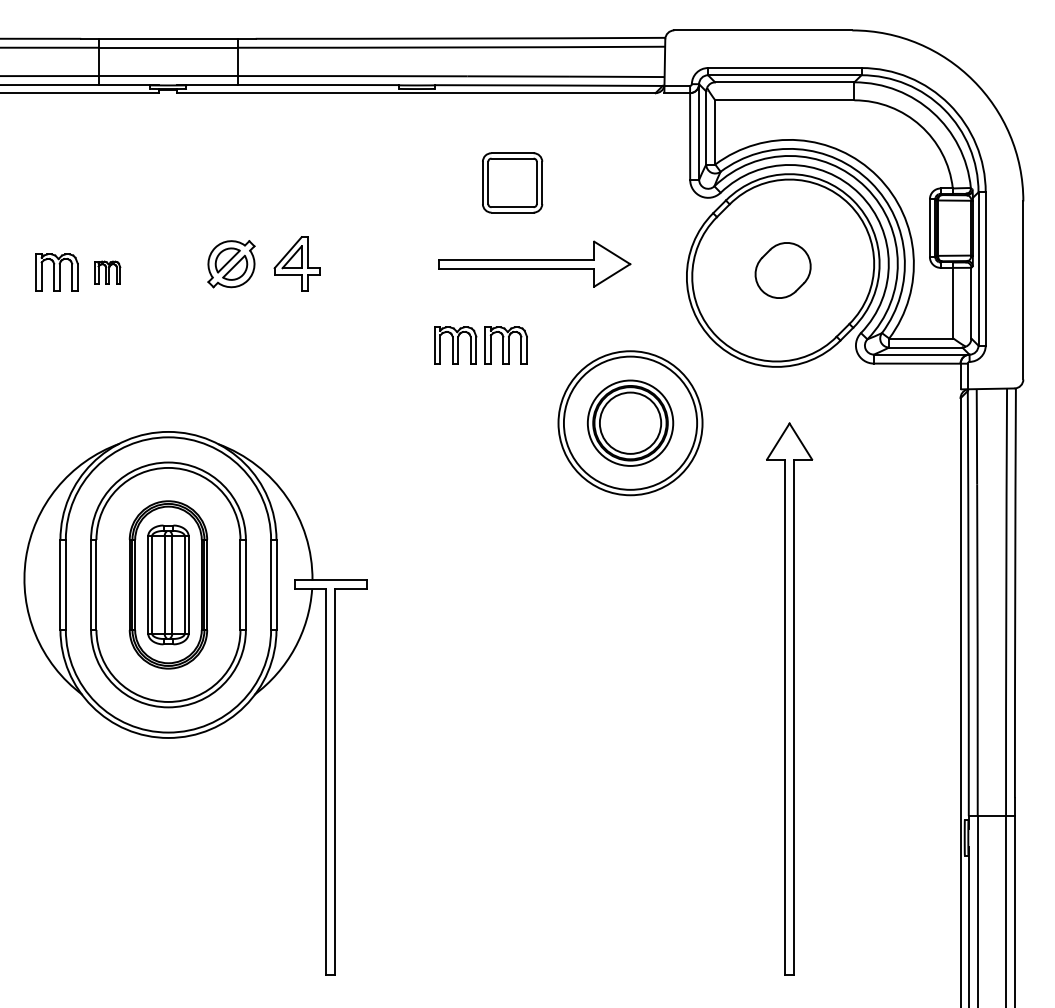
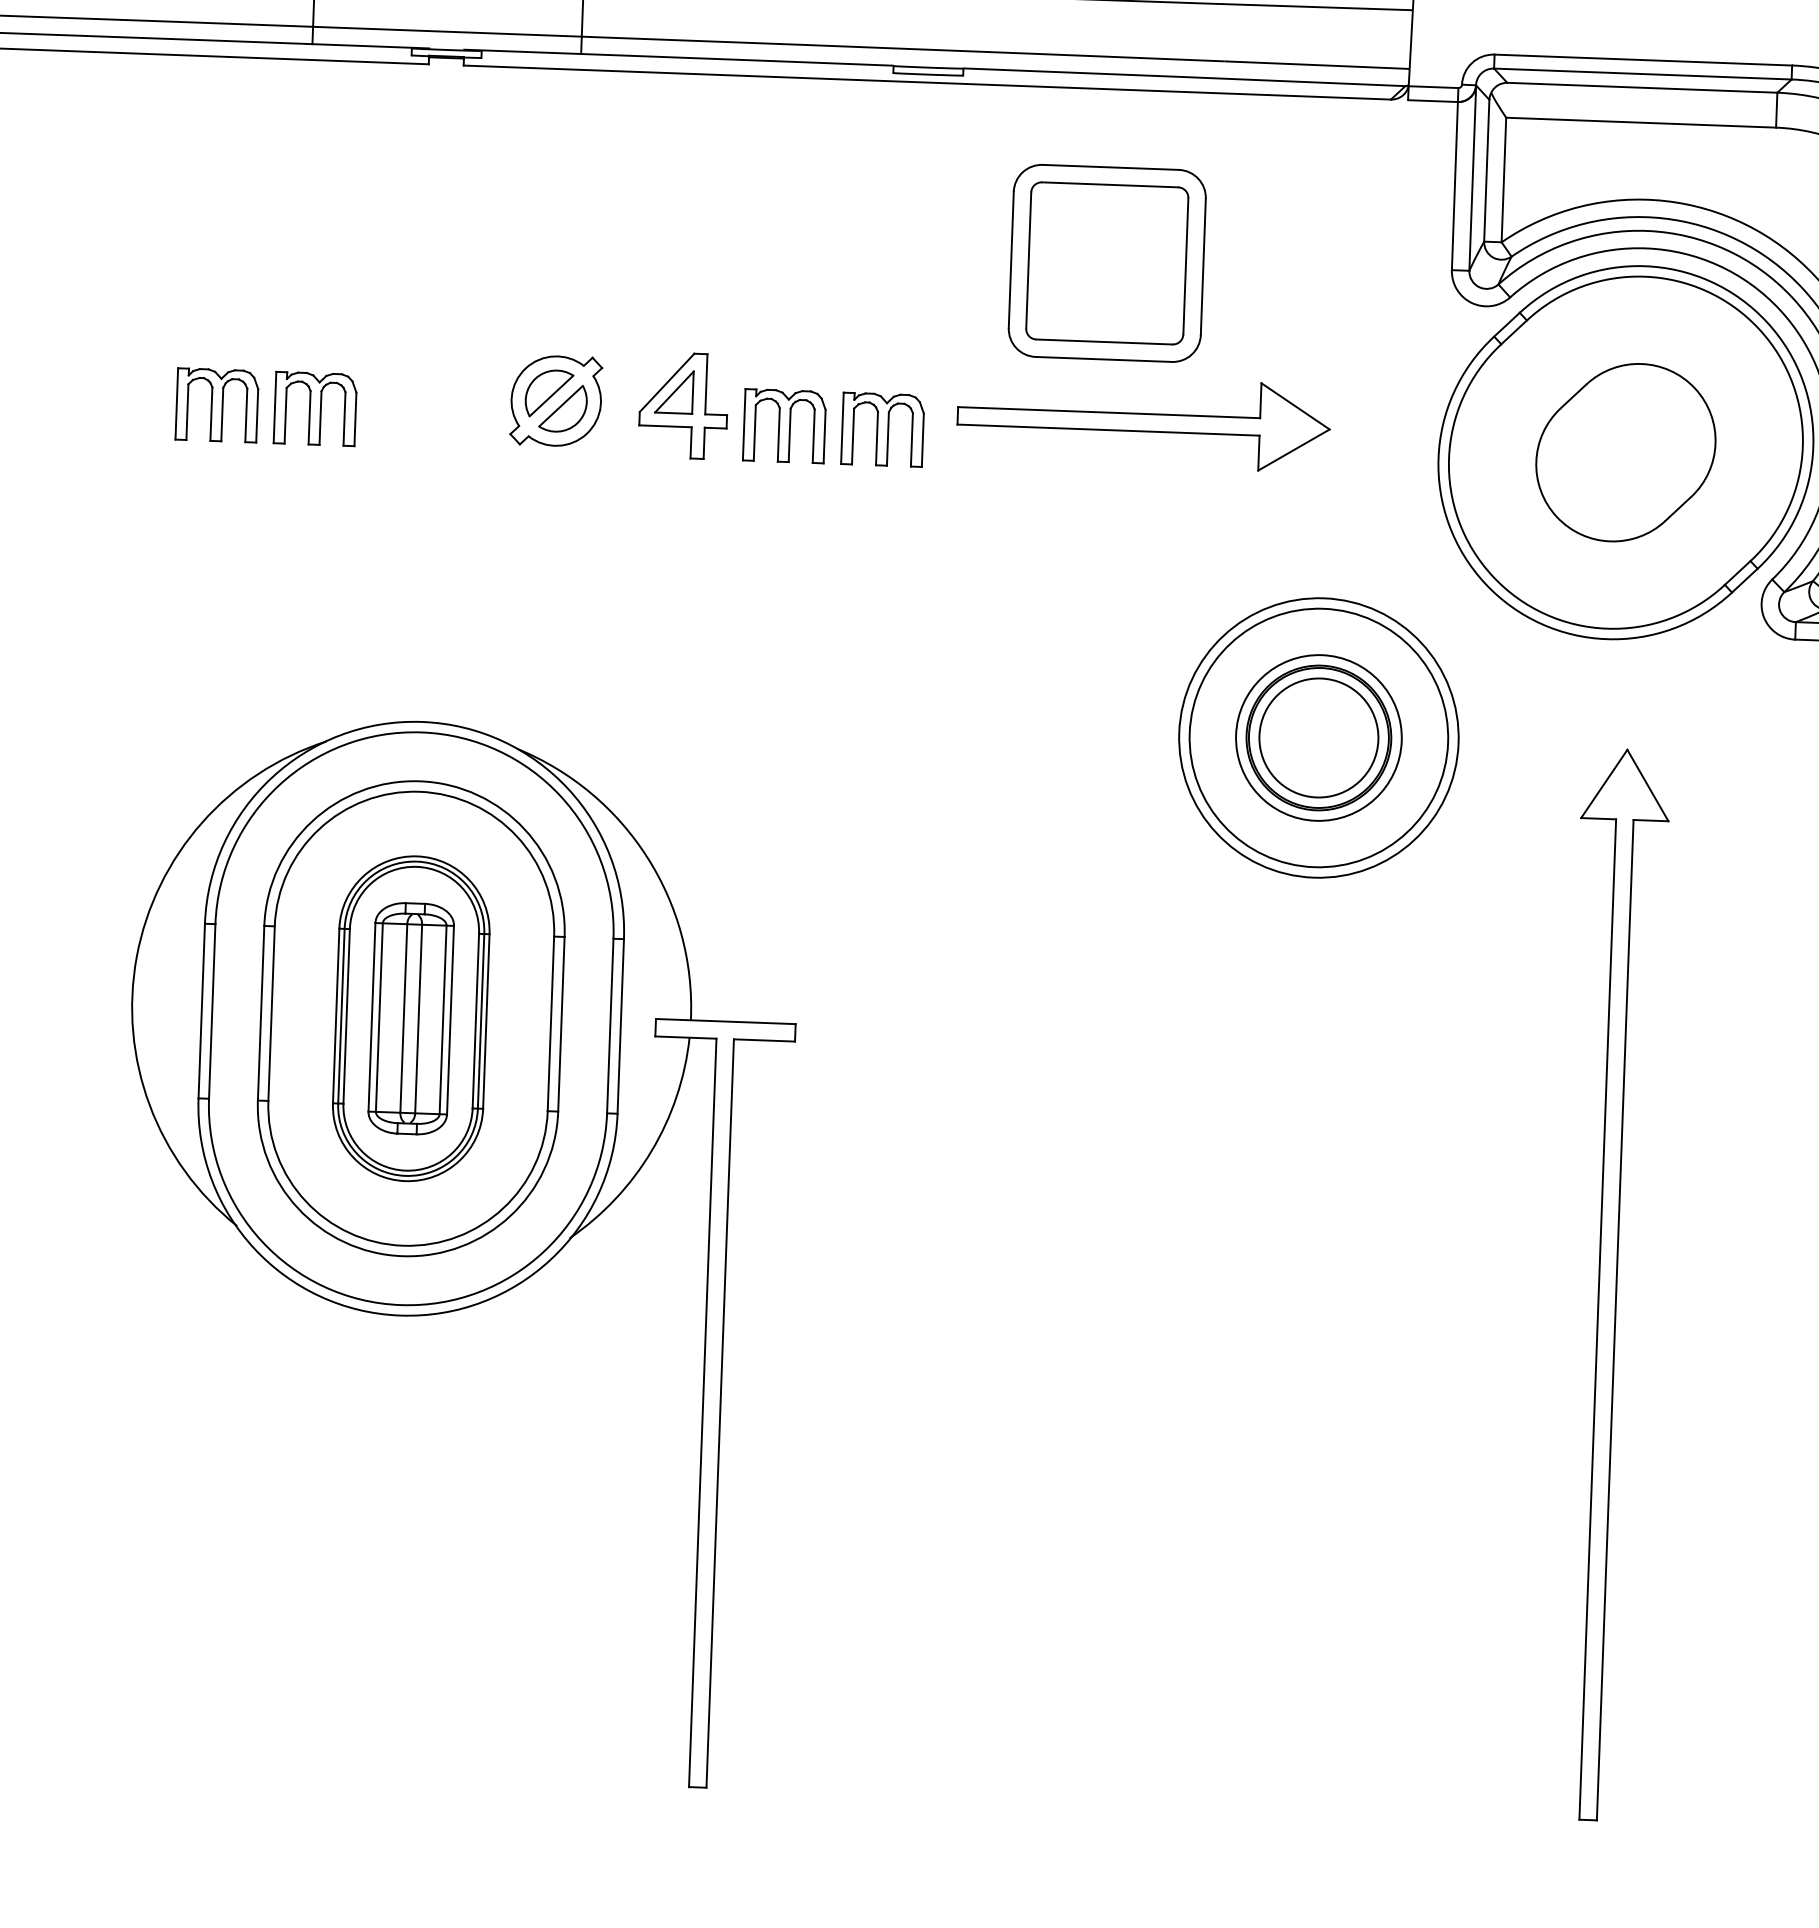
part: (512, 182) -> (1107, 262), size x1.67
part: (782, 270) -> (1624, 452), size x1.67
part: (107, 272) -> (315, 408), size x1.67
part: (480, 345) -> (833, 427), moved

